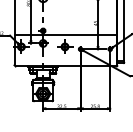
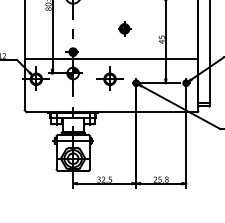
part: (73, 17) -> (124, 29), added

